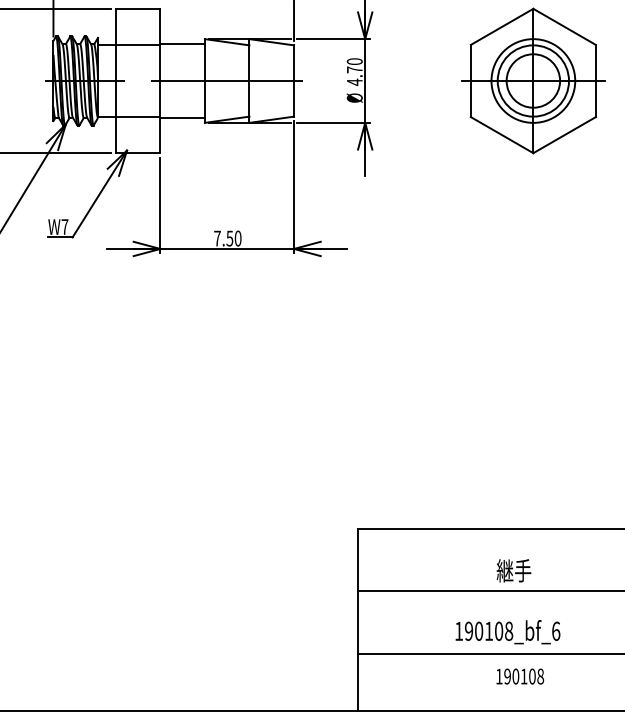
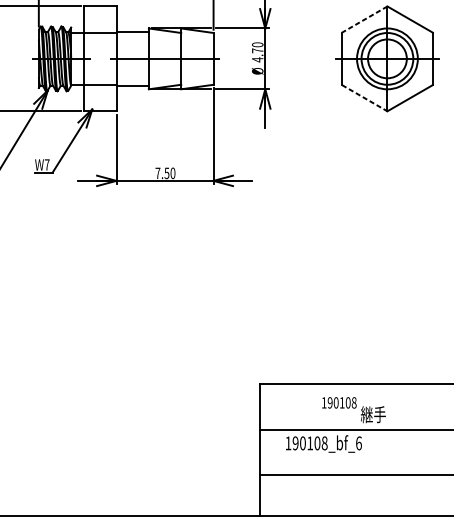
line: (501, 27) -> (364, 20), solid -> dashed
line: (502, 135) -> (365, 98), solid -> dashed
text: (507, 632) -> (323, 444), moved
text: (520, 676) -> (339, 402), moved

